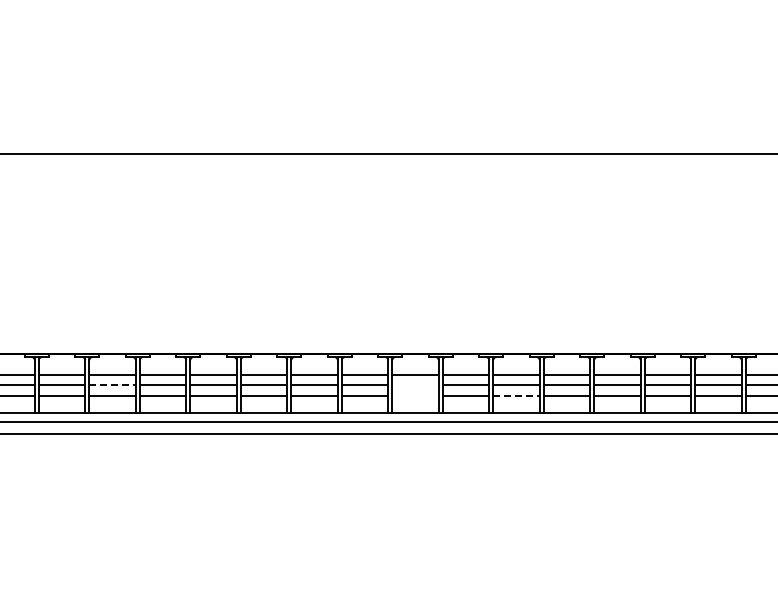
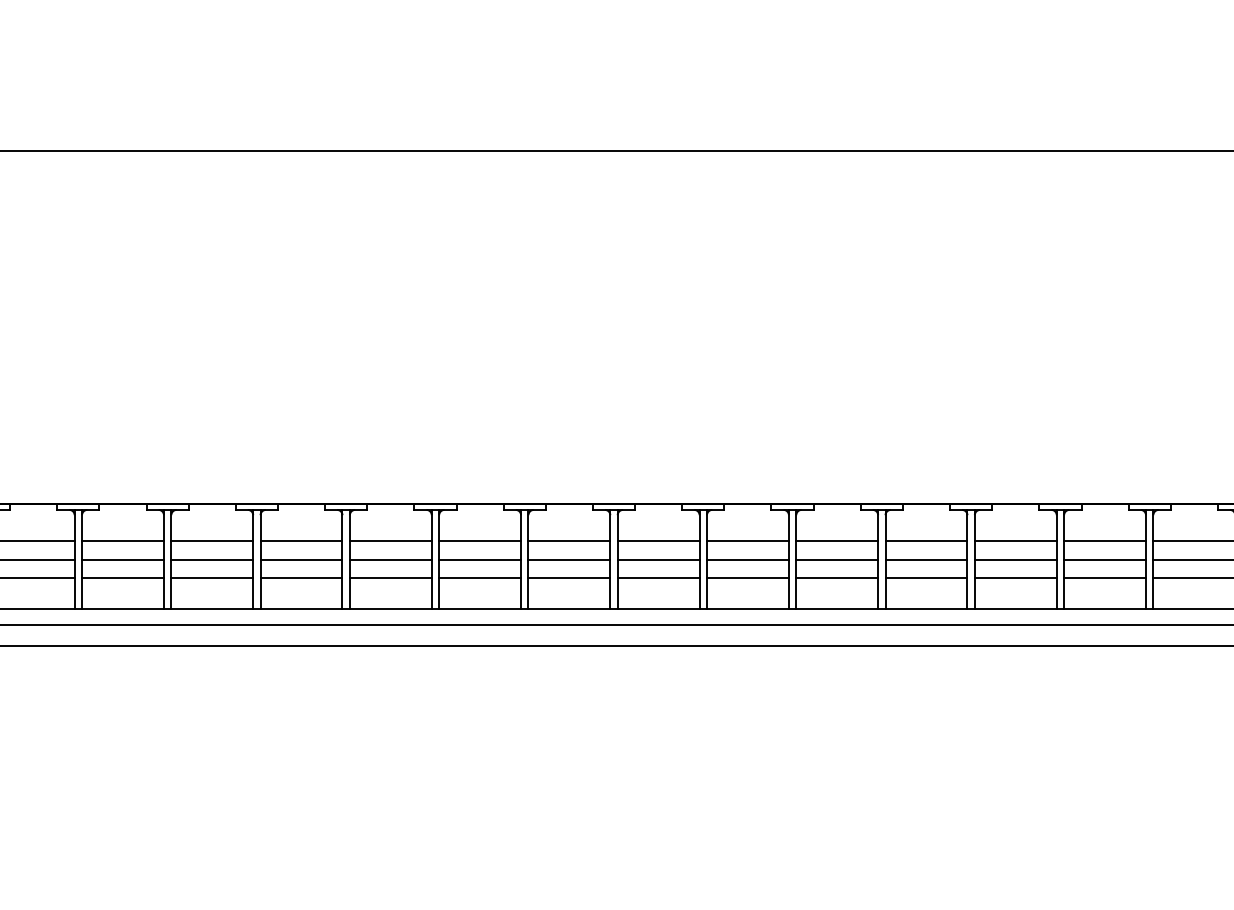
line: (113, 385) -> (124, 560), dashed -> solid
line: (415, 385) -> (658, 560), added
line: (415, 395) -> (658, 577), added
line: (516, 395) -> (837, 577), dashed -> solid

